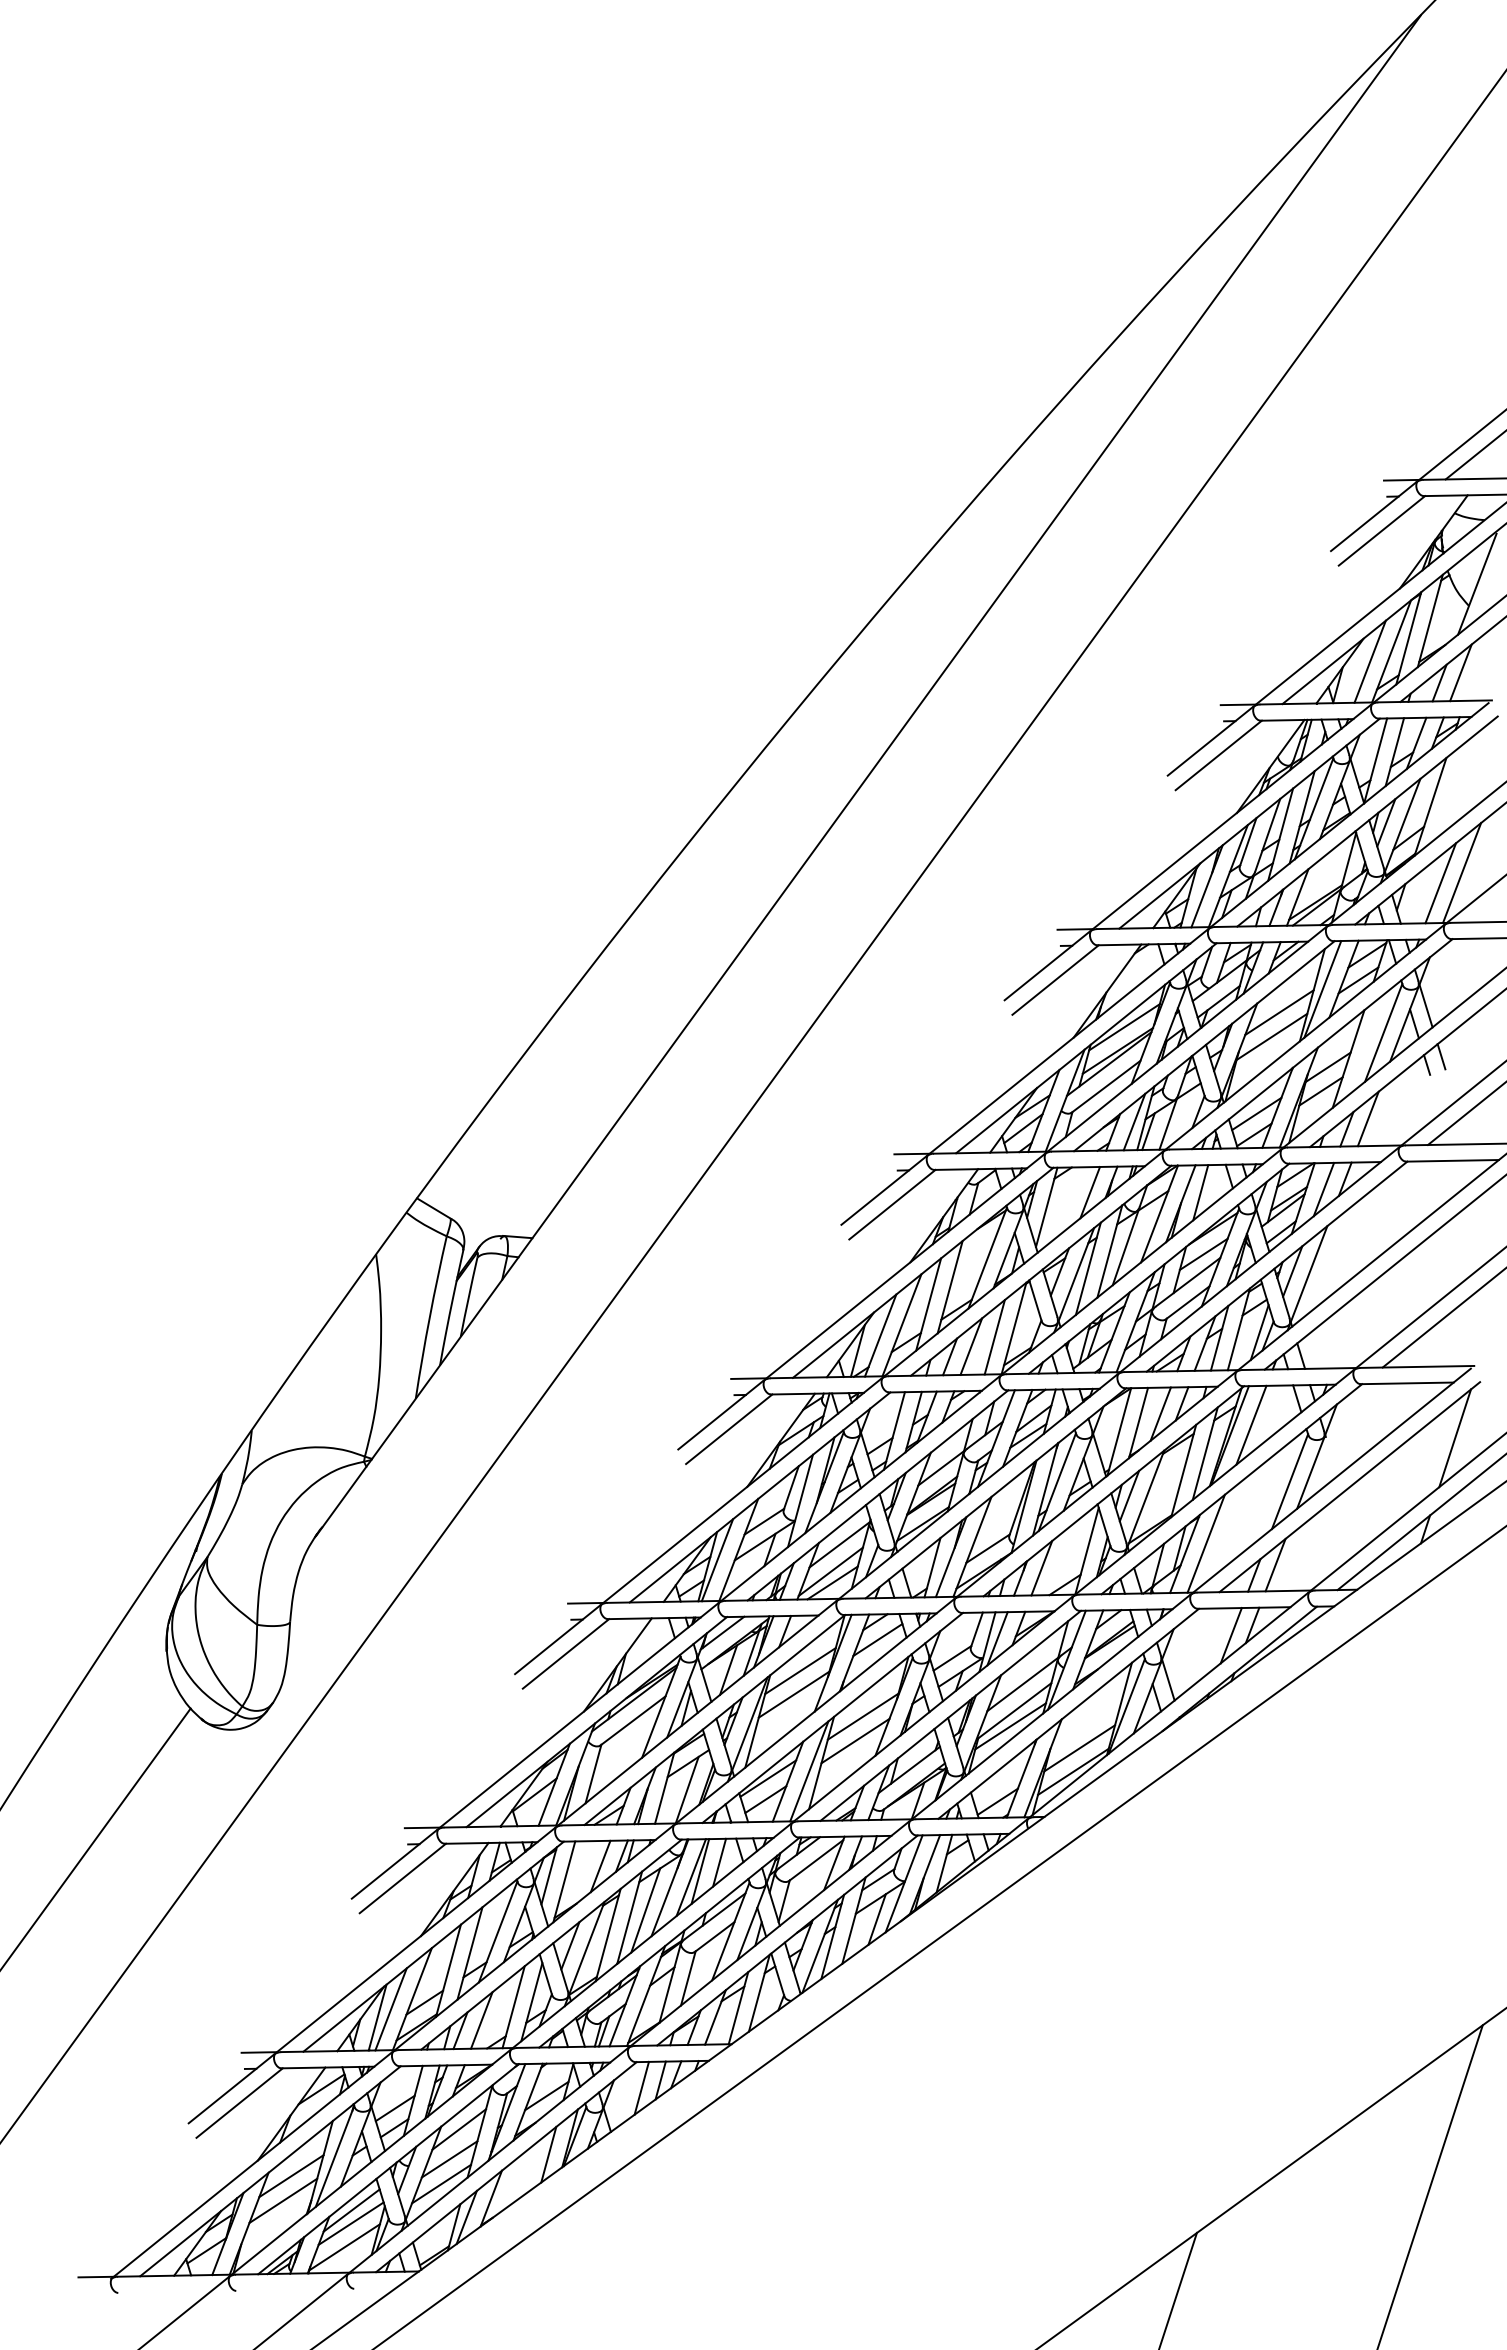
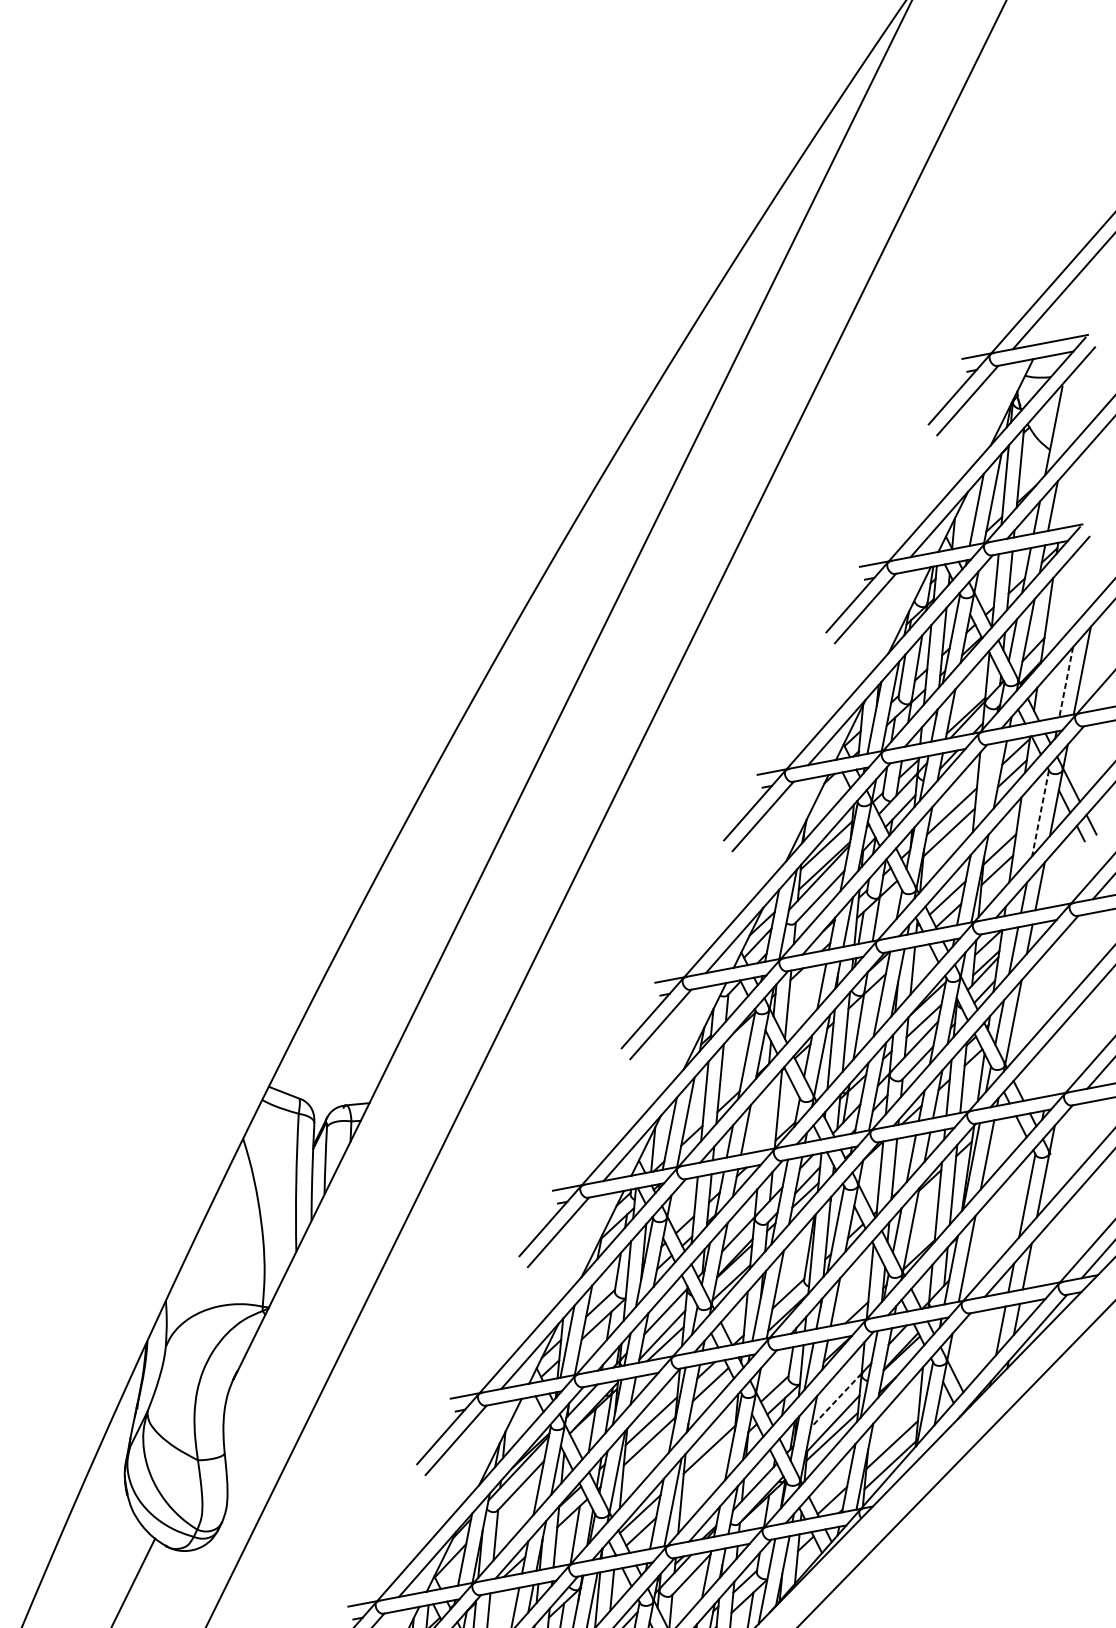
line: (1440, 883) -> (1066, 682), solid -> dashed
line: (1322, 989) -> (984, 786), removed
line: (1383, 1033) -> (1040, 813), solid -> dashed
line: (994, 1337) -> (763, 1119), removed
line: (1022, 1684) -> (836, 1400), solid -> dashed
line: (855, 1740) -> (706, 1470), removed

